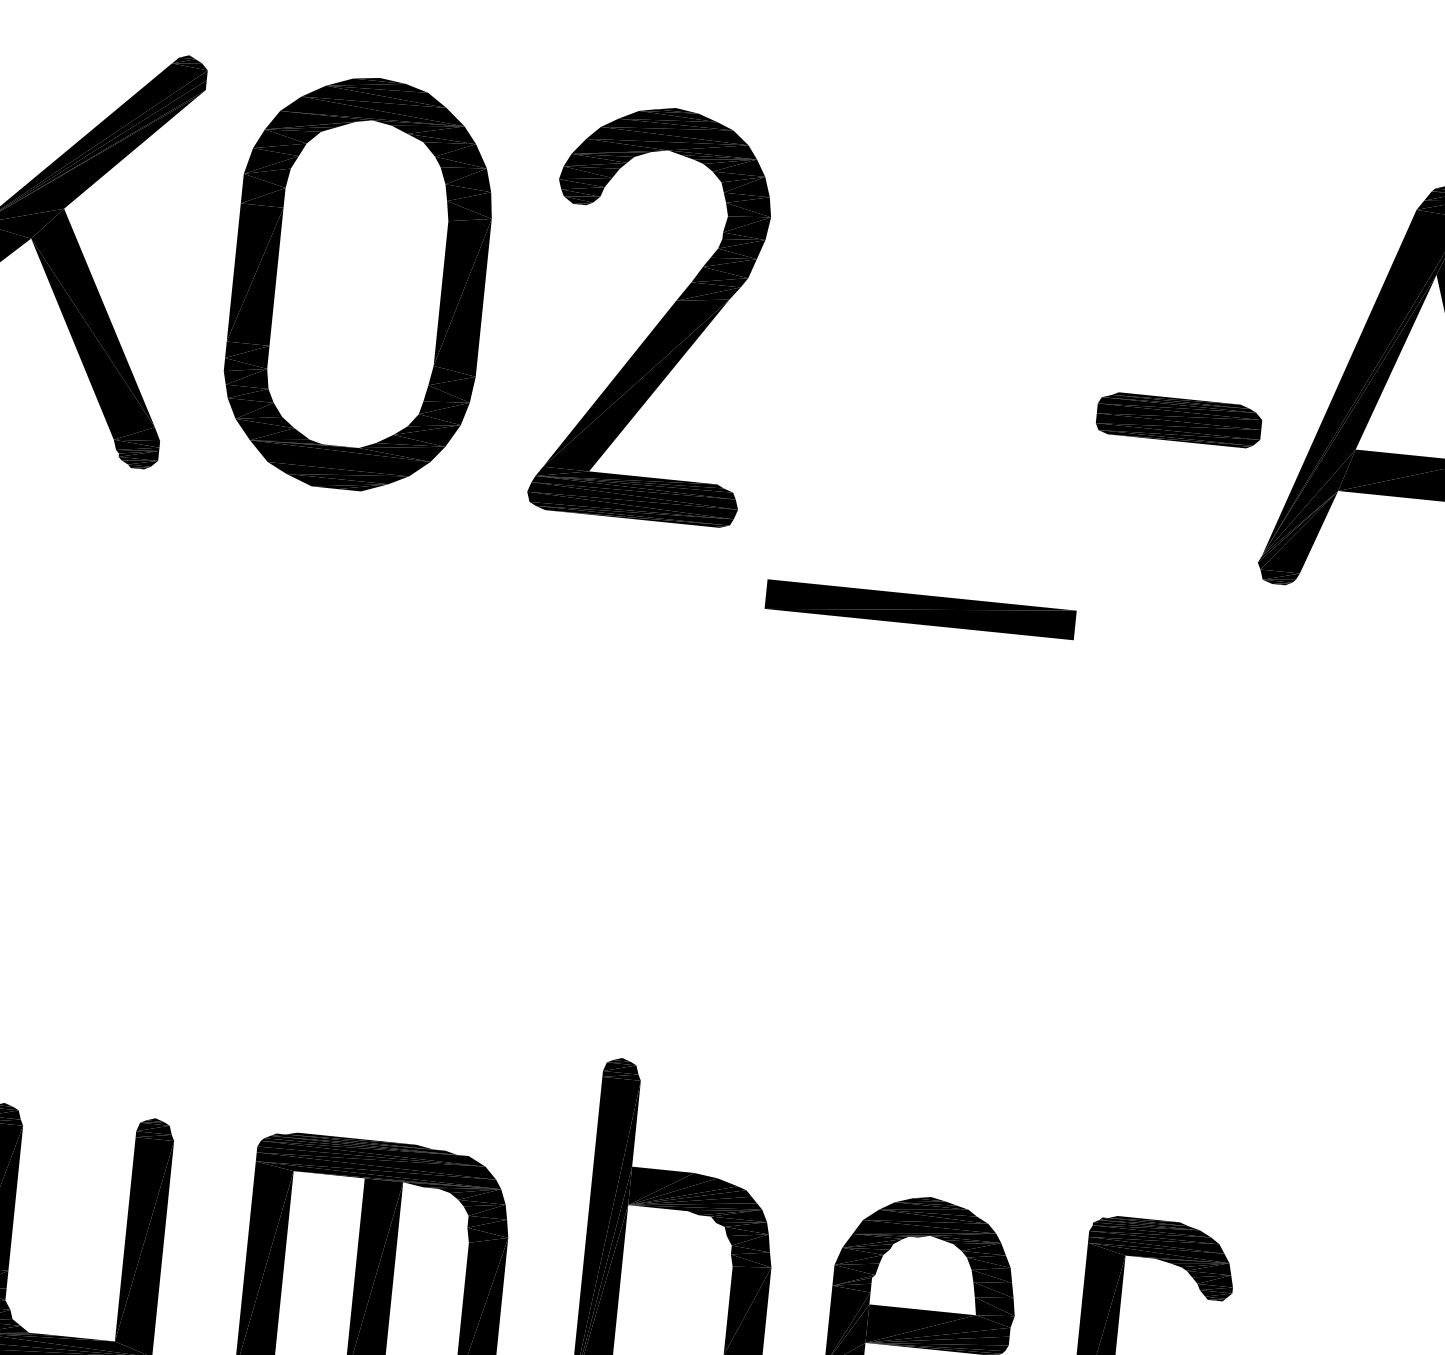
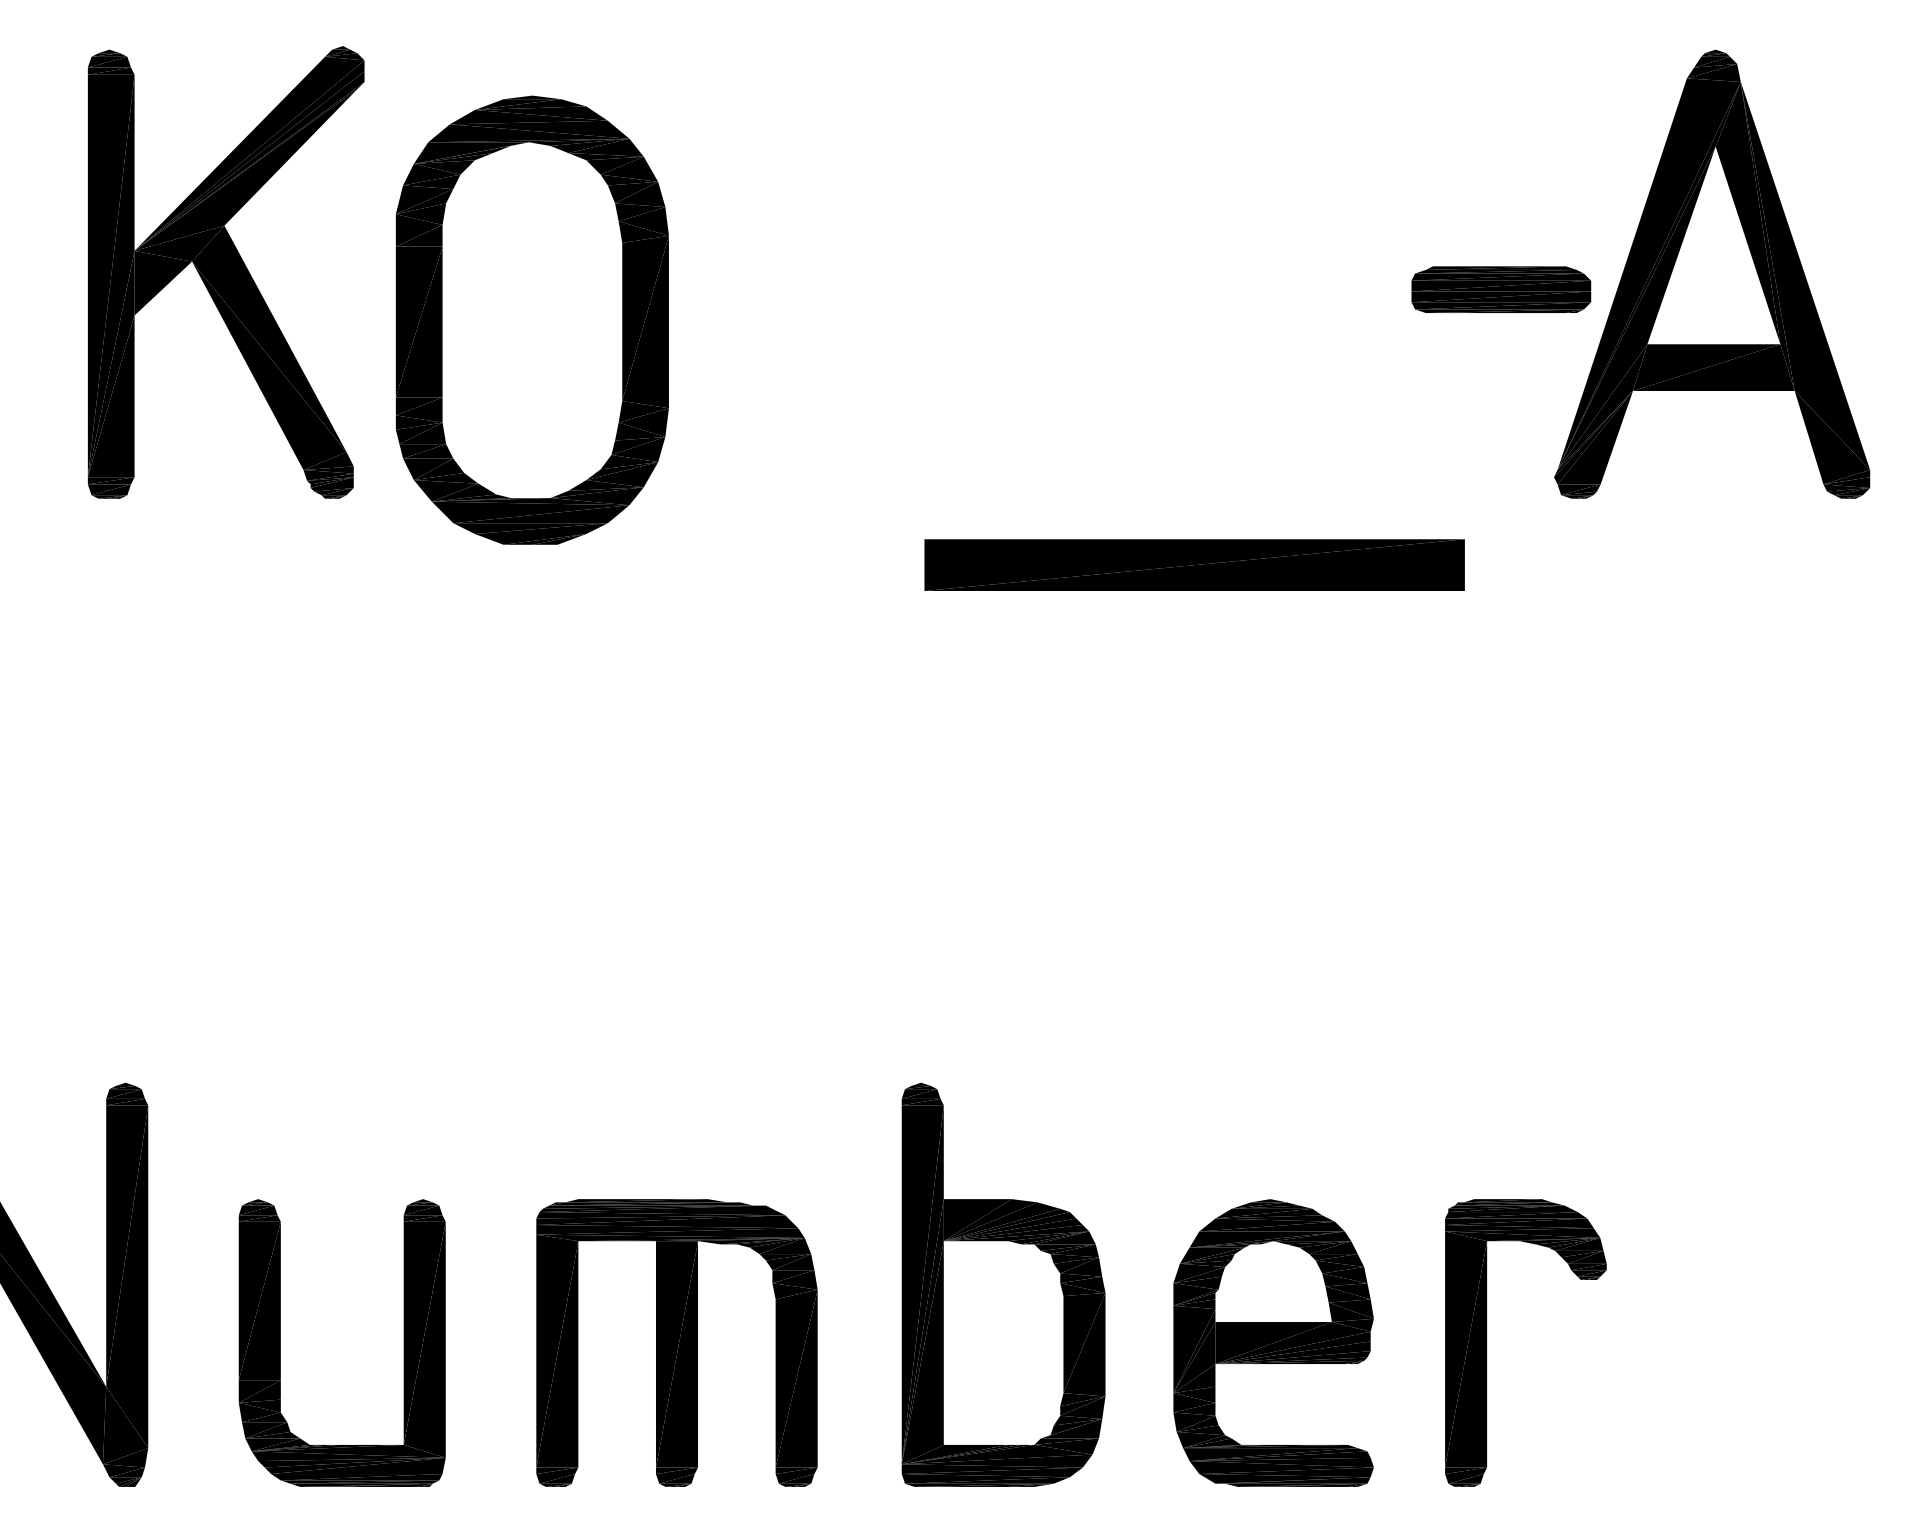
part: (358, 282) -> (531, 319), moved
part: (660, 319) -> (881, 280), removed
part: (1179, 419) -> (1501, 289), moved
part: (920, 609) -> (1194, 565), size x1.6

